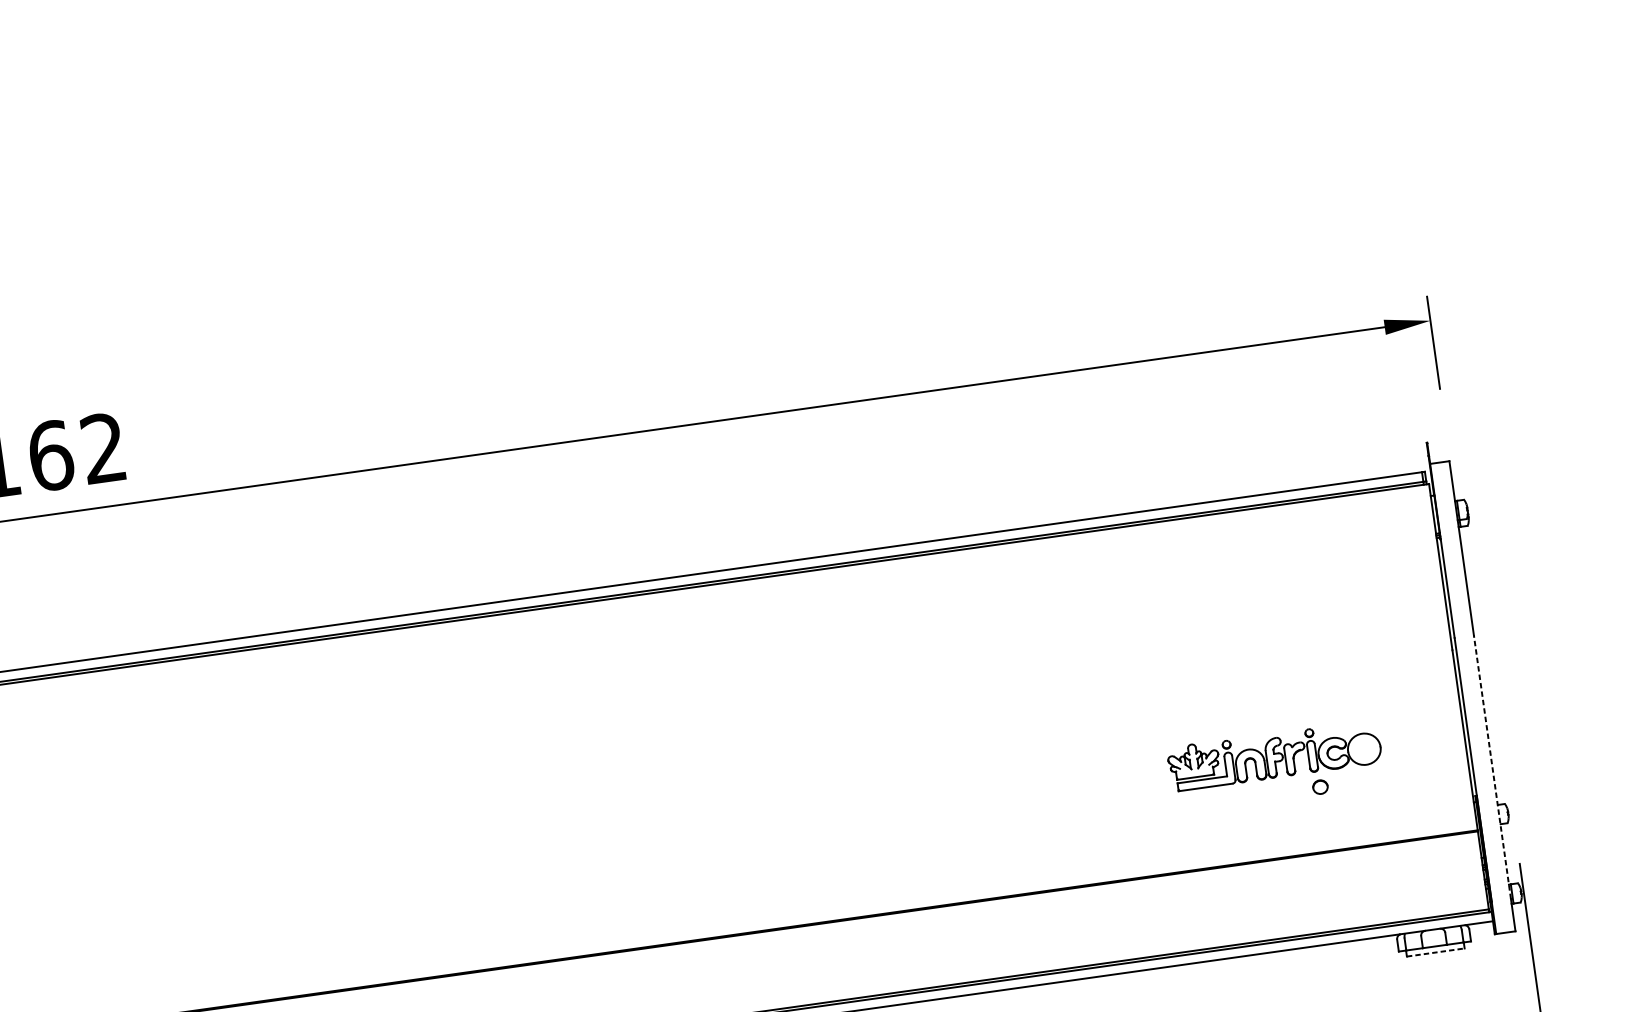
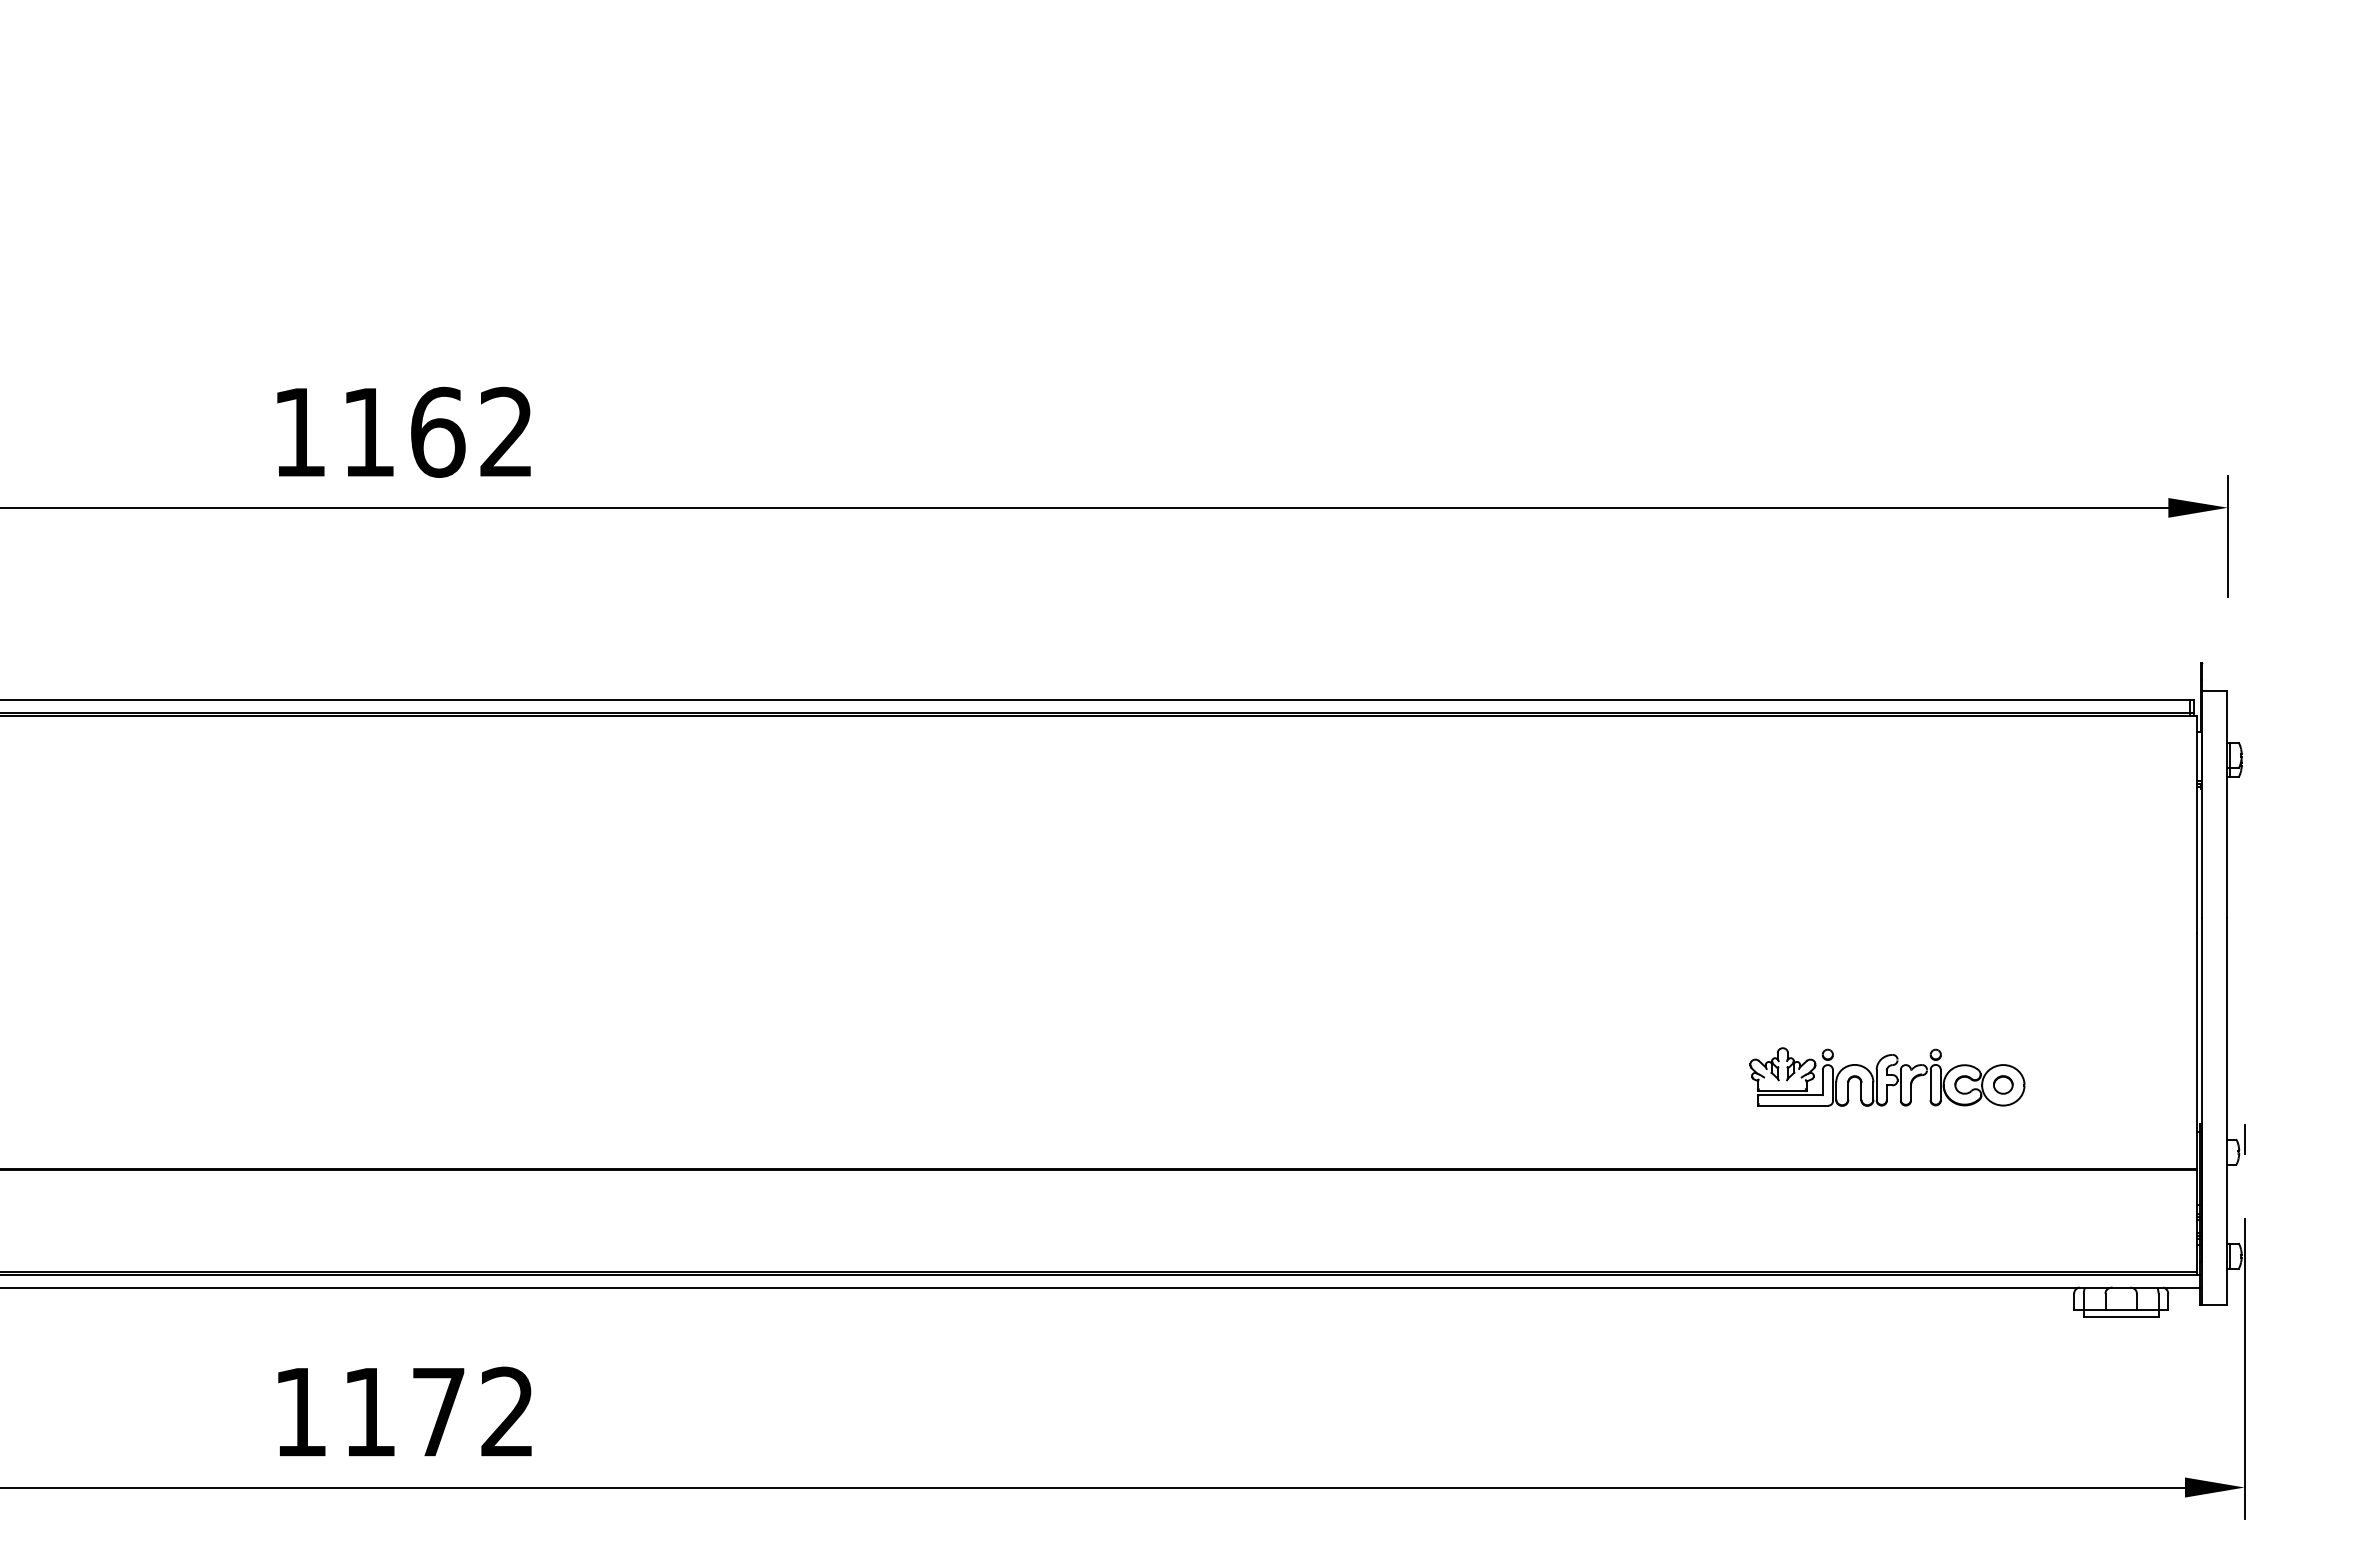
part: (1274, 754) -> (1887, 1076), moved
line: (1492, 766) -> (2227, 1089), dashed -> solid
line: (1510, 802) -> (2244, 1138), added
line: (1436, 952) -> (2121, 1317), dashed -> solid

